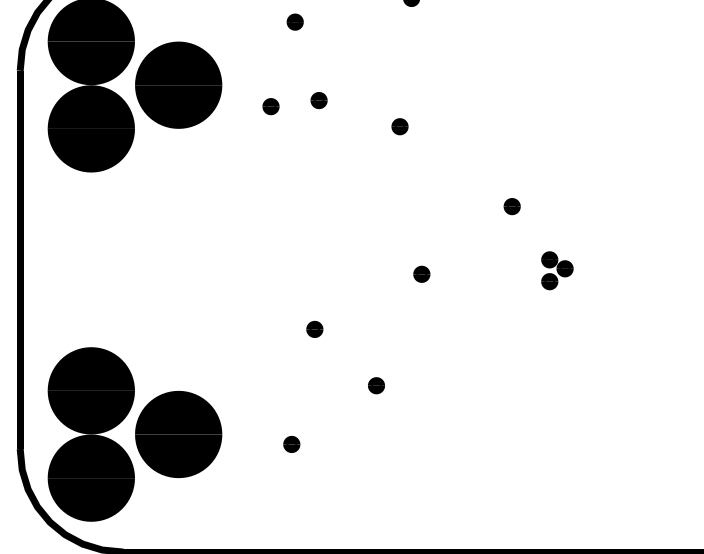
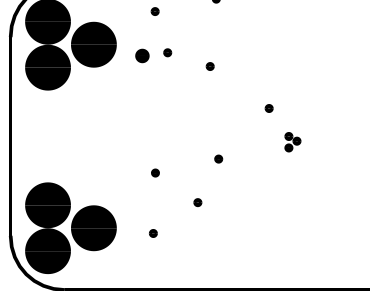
part: (271, 105) -> (142, 55), size x1.6
part: (421, 273) -> (218, 158), moved
part: (314, 328) -> (155, 172), moved

